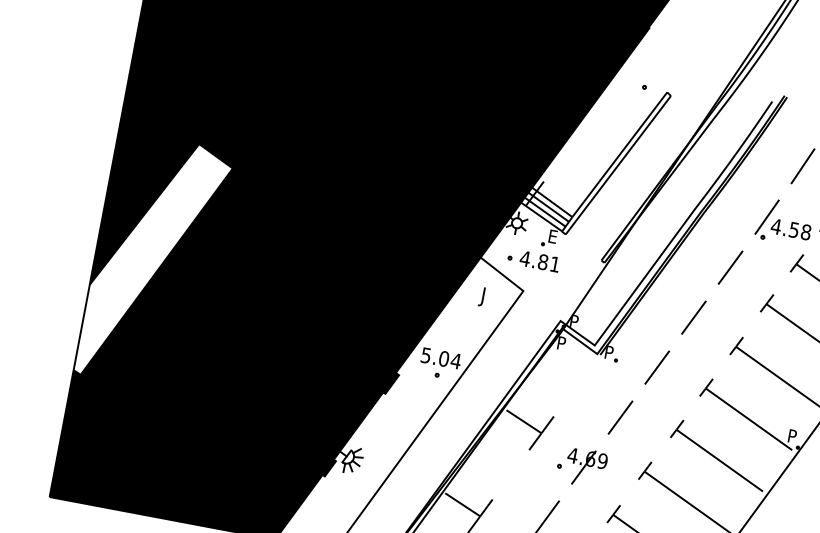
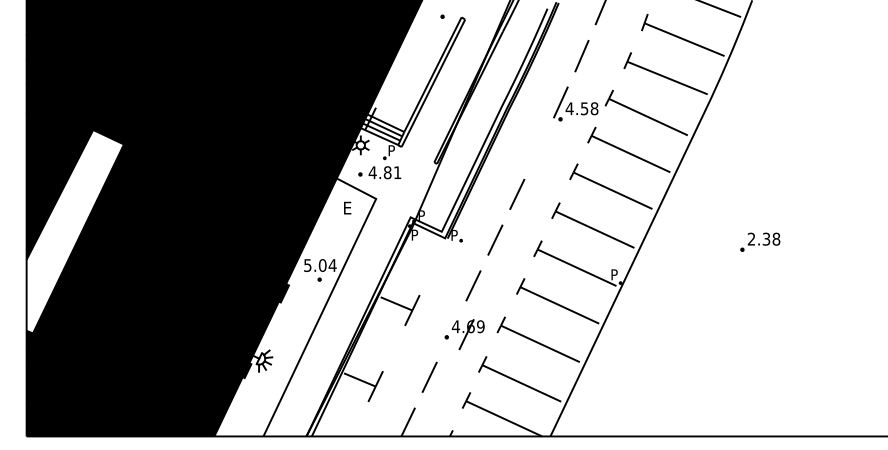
text: (553, 236) -> (392, 150), E -> P
line: (731, 267) -> (539, 148), removed
text: (485, 297) -> (346, 209), J -> E
part: (581, 466) -> (464, 334), moved

